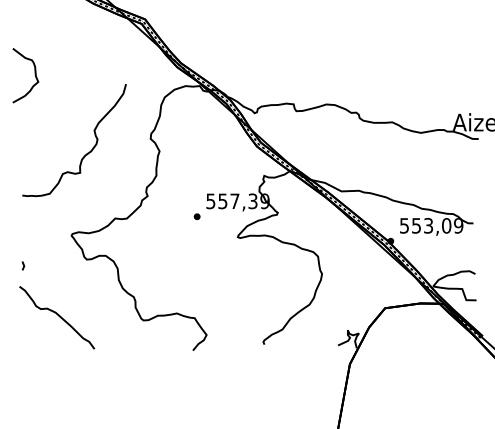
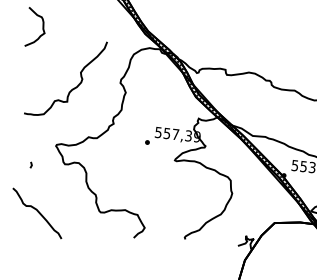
line: (23, 265) -> (31, 164), moved
curve: (58, 316) -> (38, 212), moved

